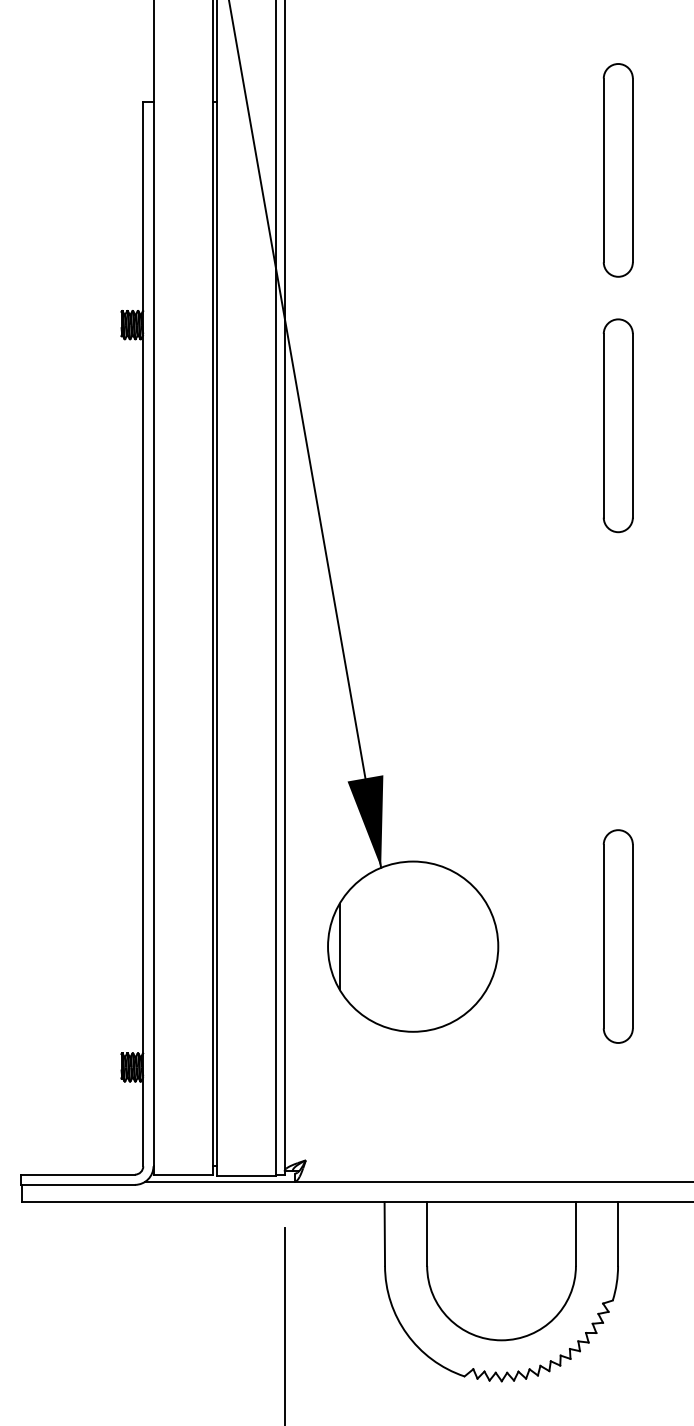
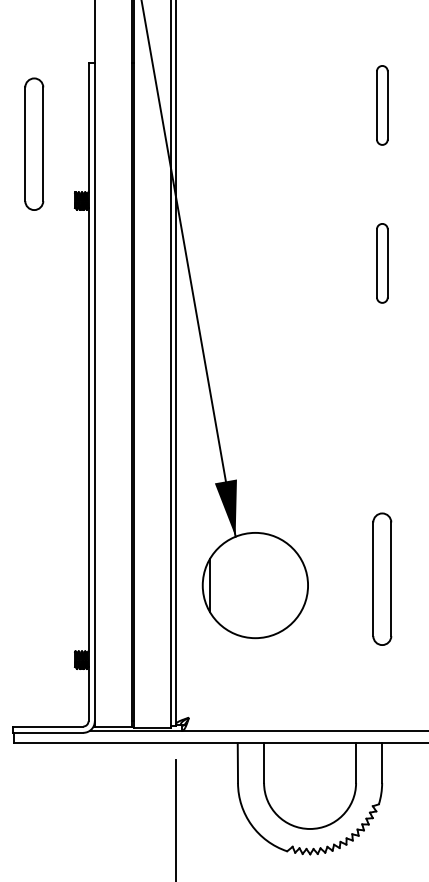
part: (618, 170) -> (382, 105), size x0.6
part: (55, 231) -> (34, 143), added
part: (618, 426) -> (382, 263), size x0.6

